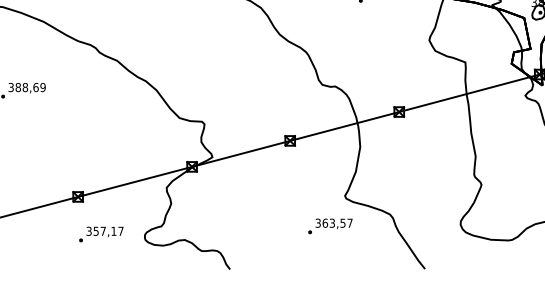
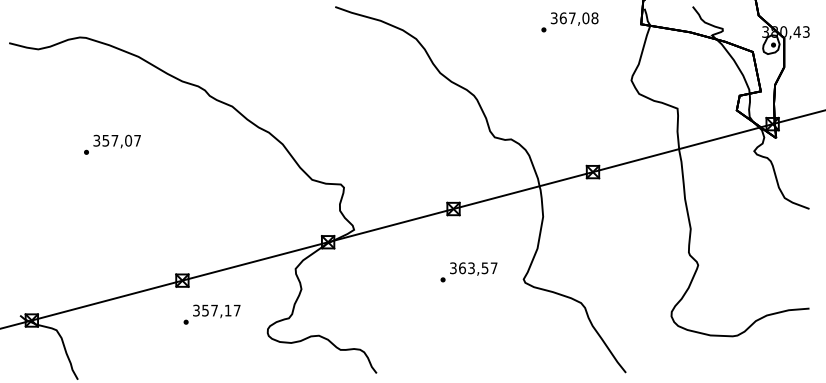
text: (30, 87) -> (121, 140), 388,69 -> 357,07
text: (330, 226) -> (468, 272), moved
text: (100, 234) -> (211, 314), moved

